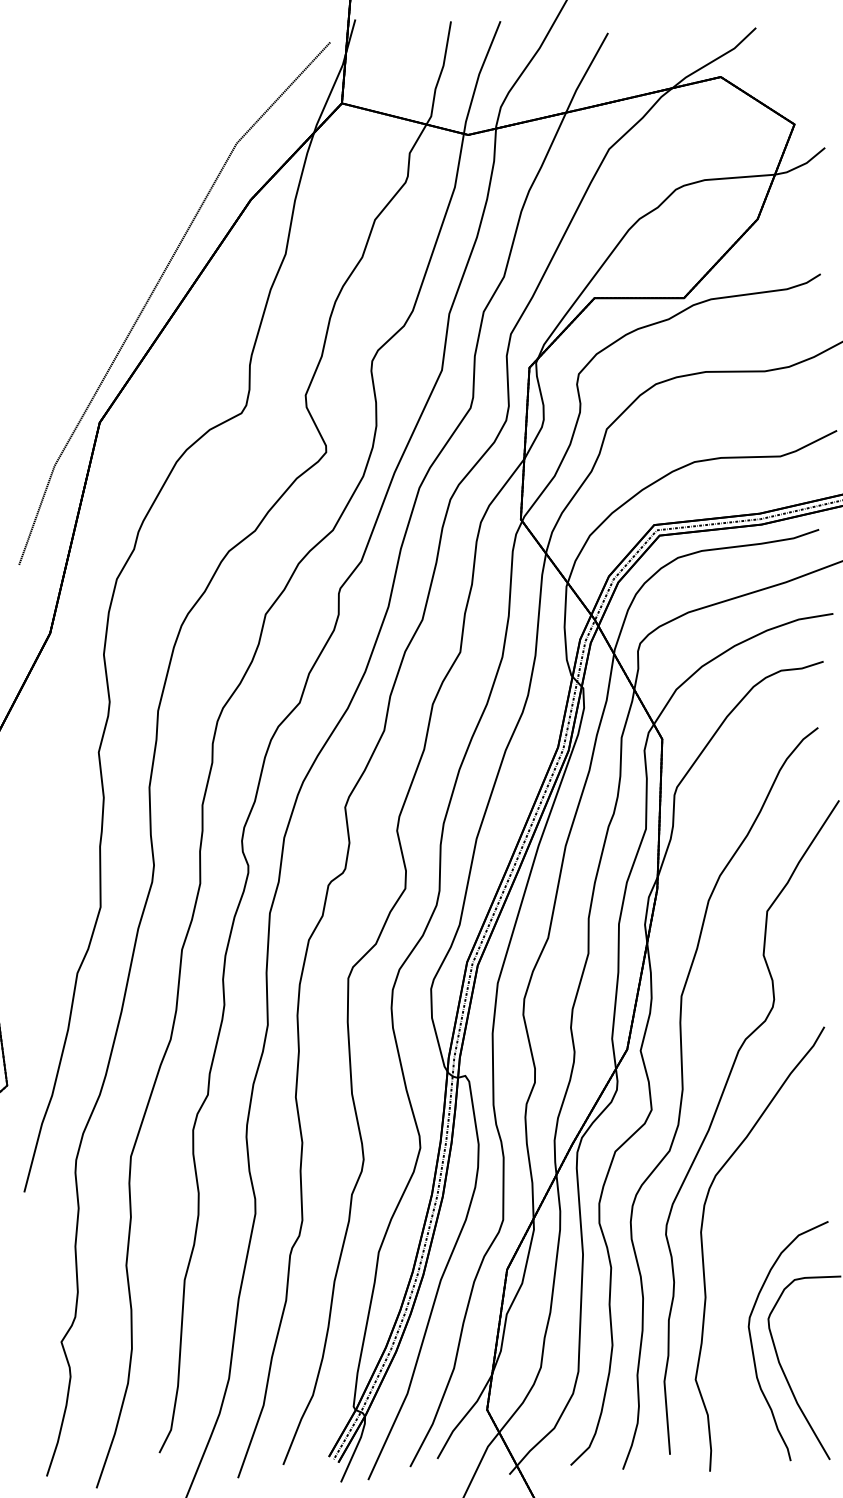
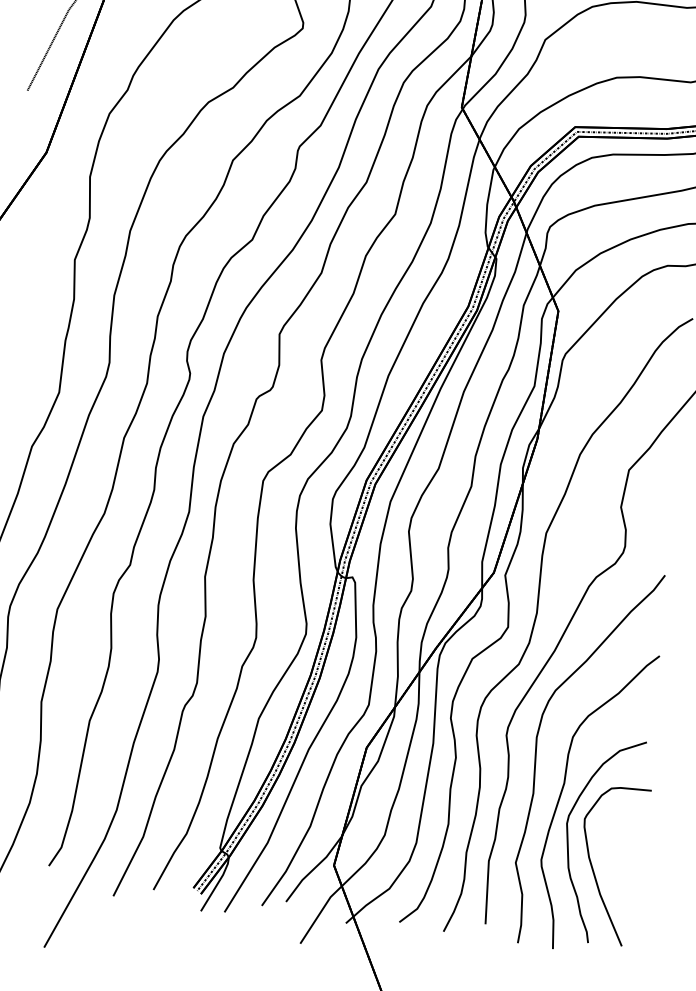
part: (739, 1288) -> (563, 789), added

